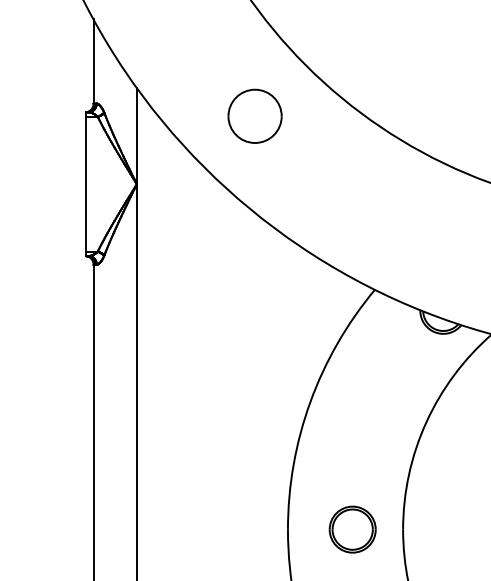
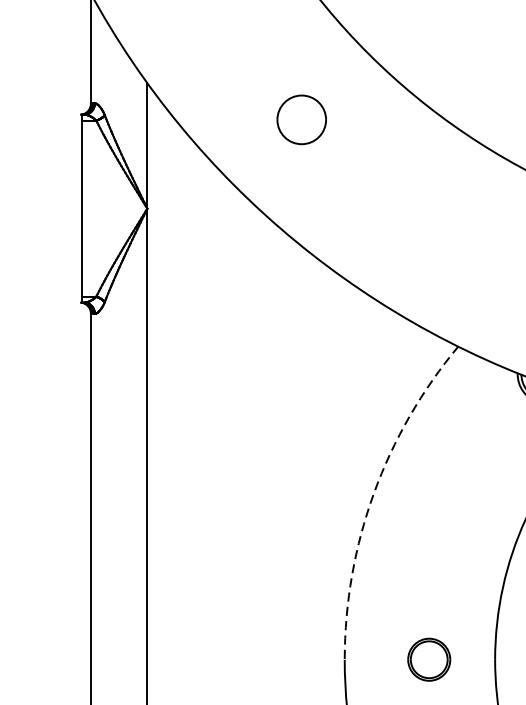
part: (254, 115) -> (301, 118), size x0.7
arc: (310, 401) -> (374, 492), solid -> dashed
part: (352, 529) -> (429, 659), size x0.7

